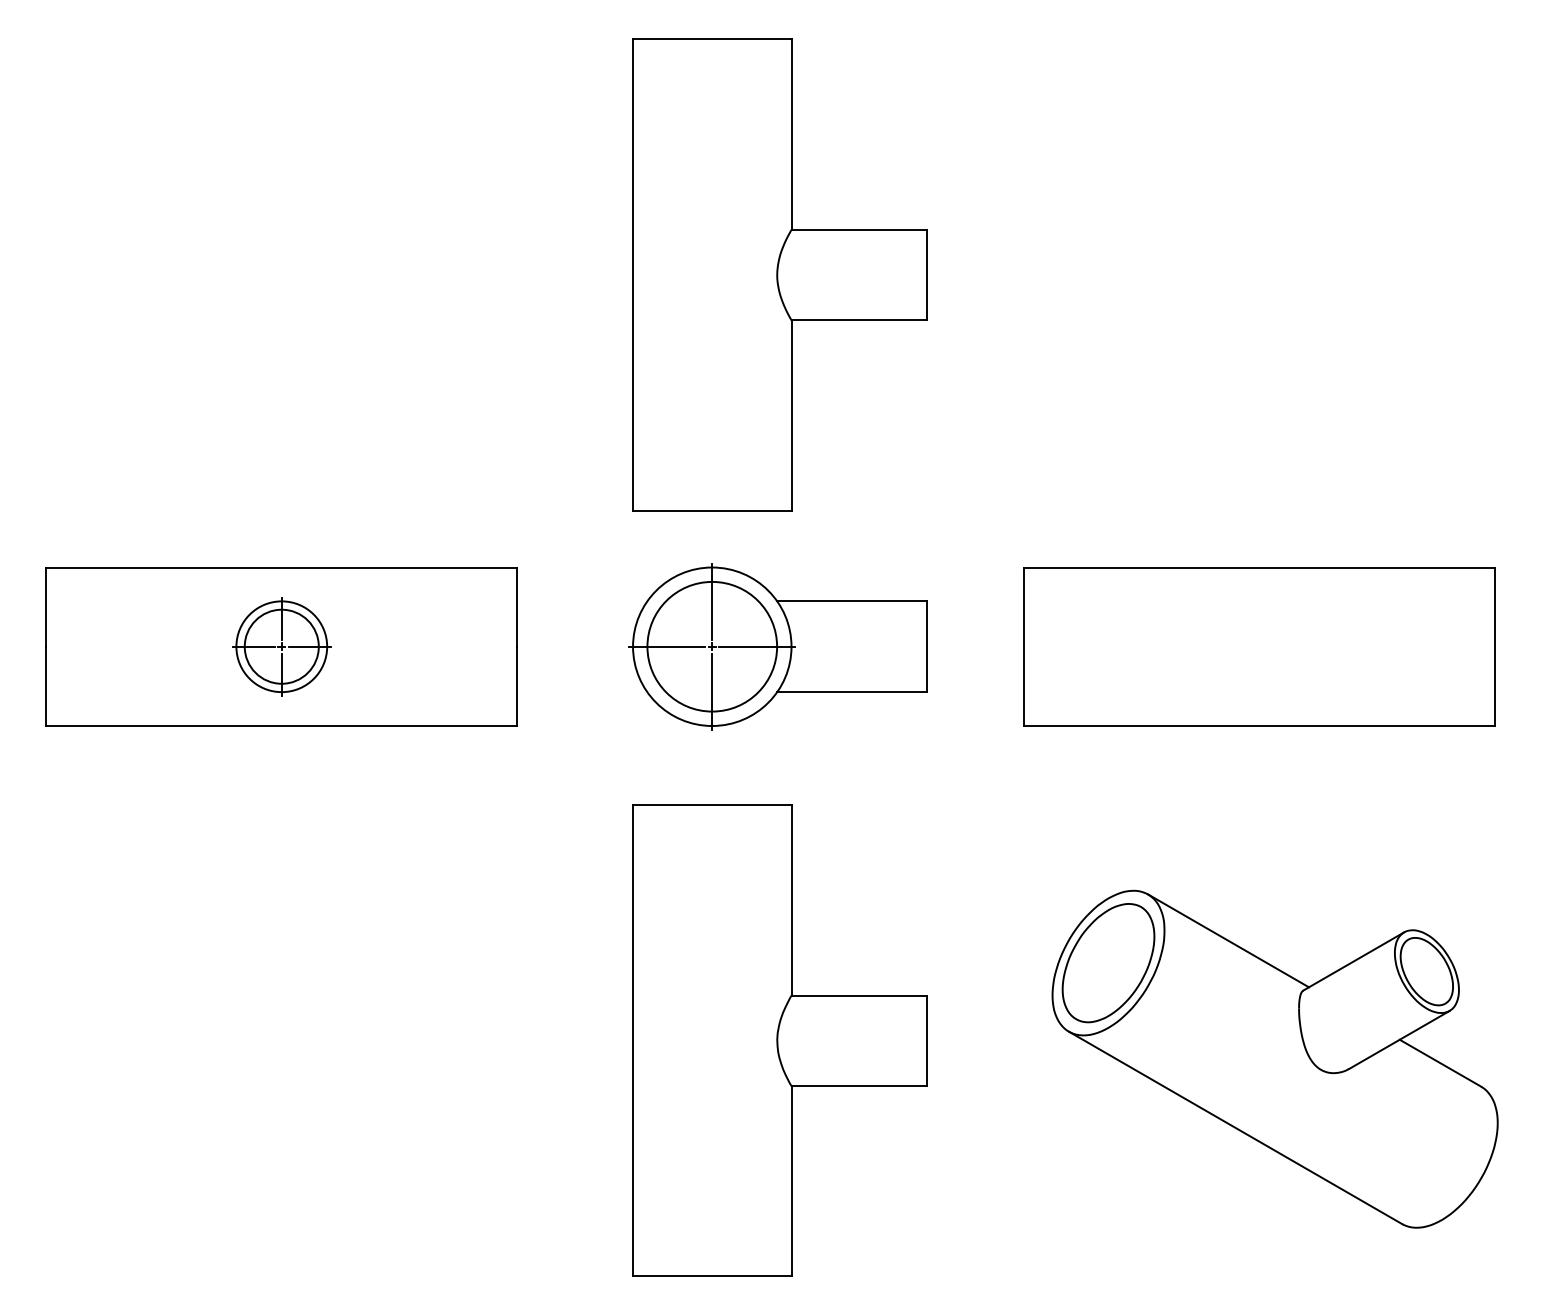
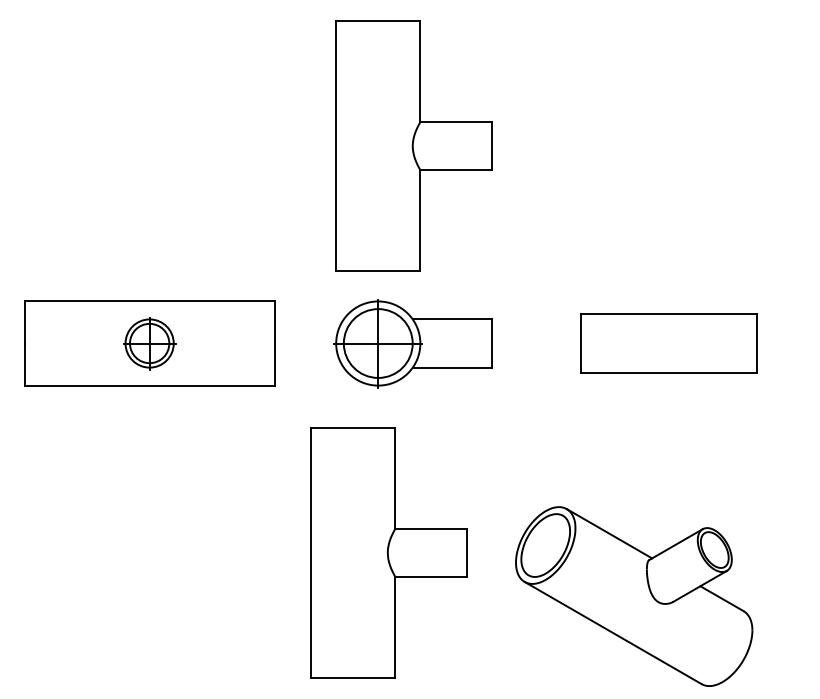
part: (1258, 646) -> (668, 343), size x0.7
part: (778, 1040) -> (388, 552), moved
part: (1275, 1059) -> (634, 596), moved

